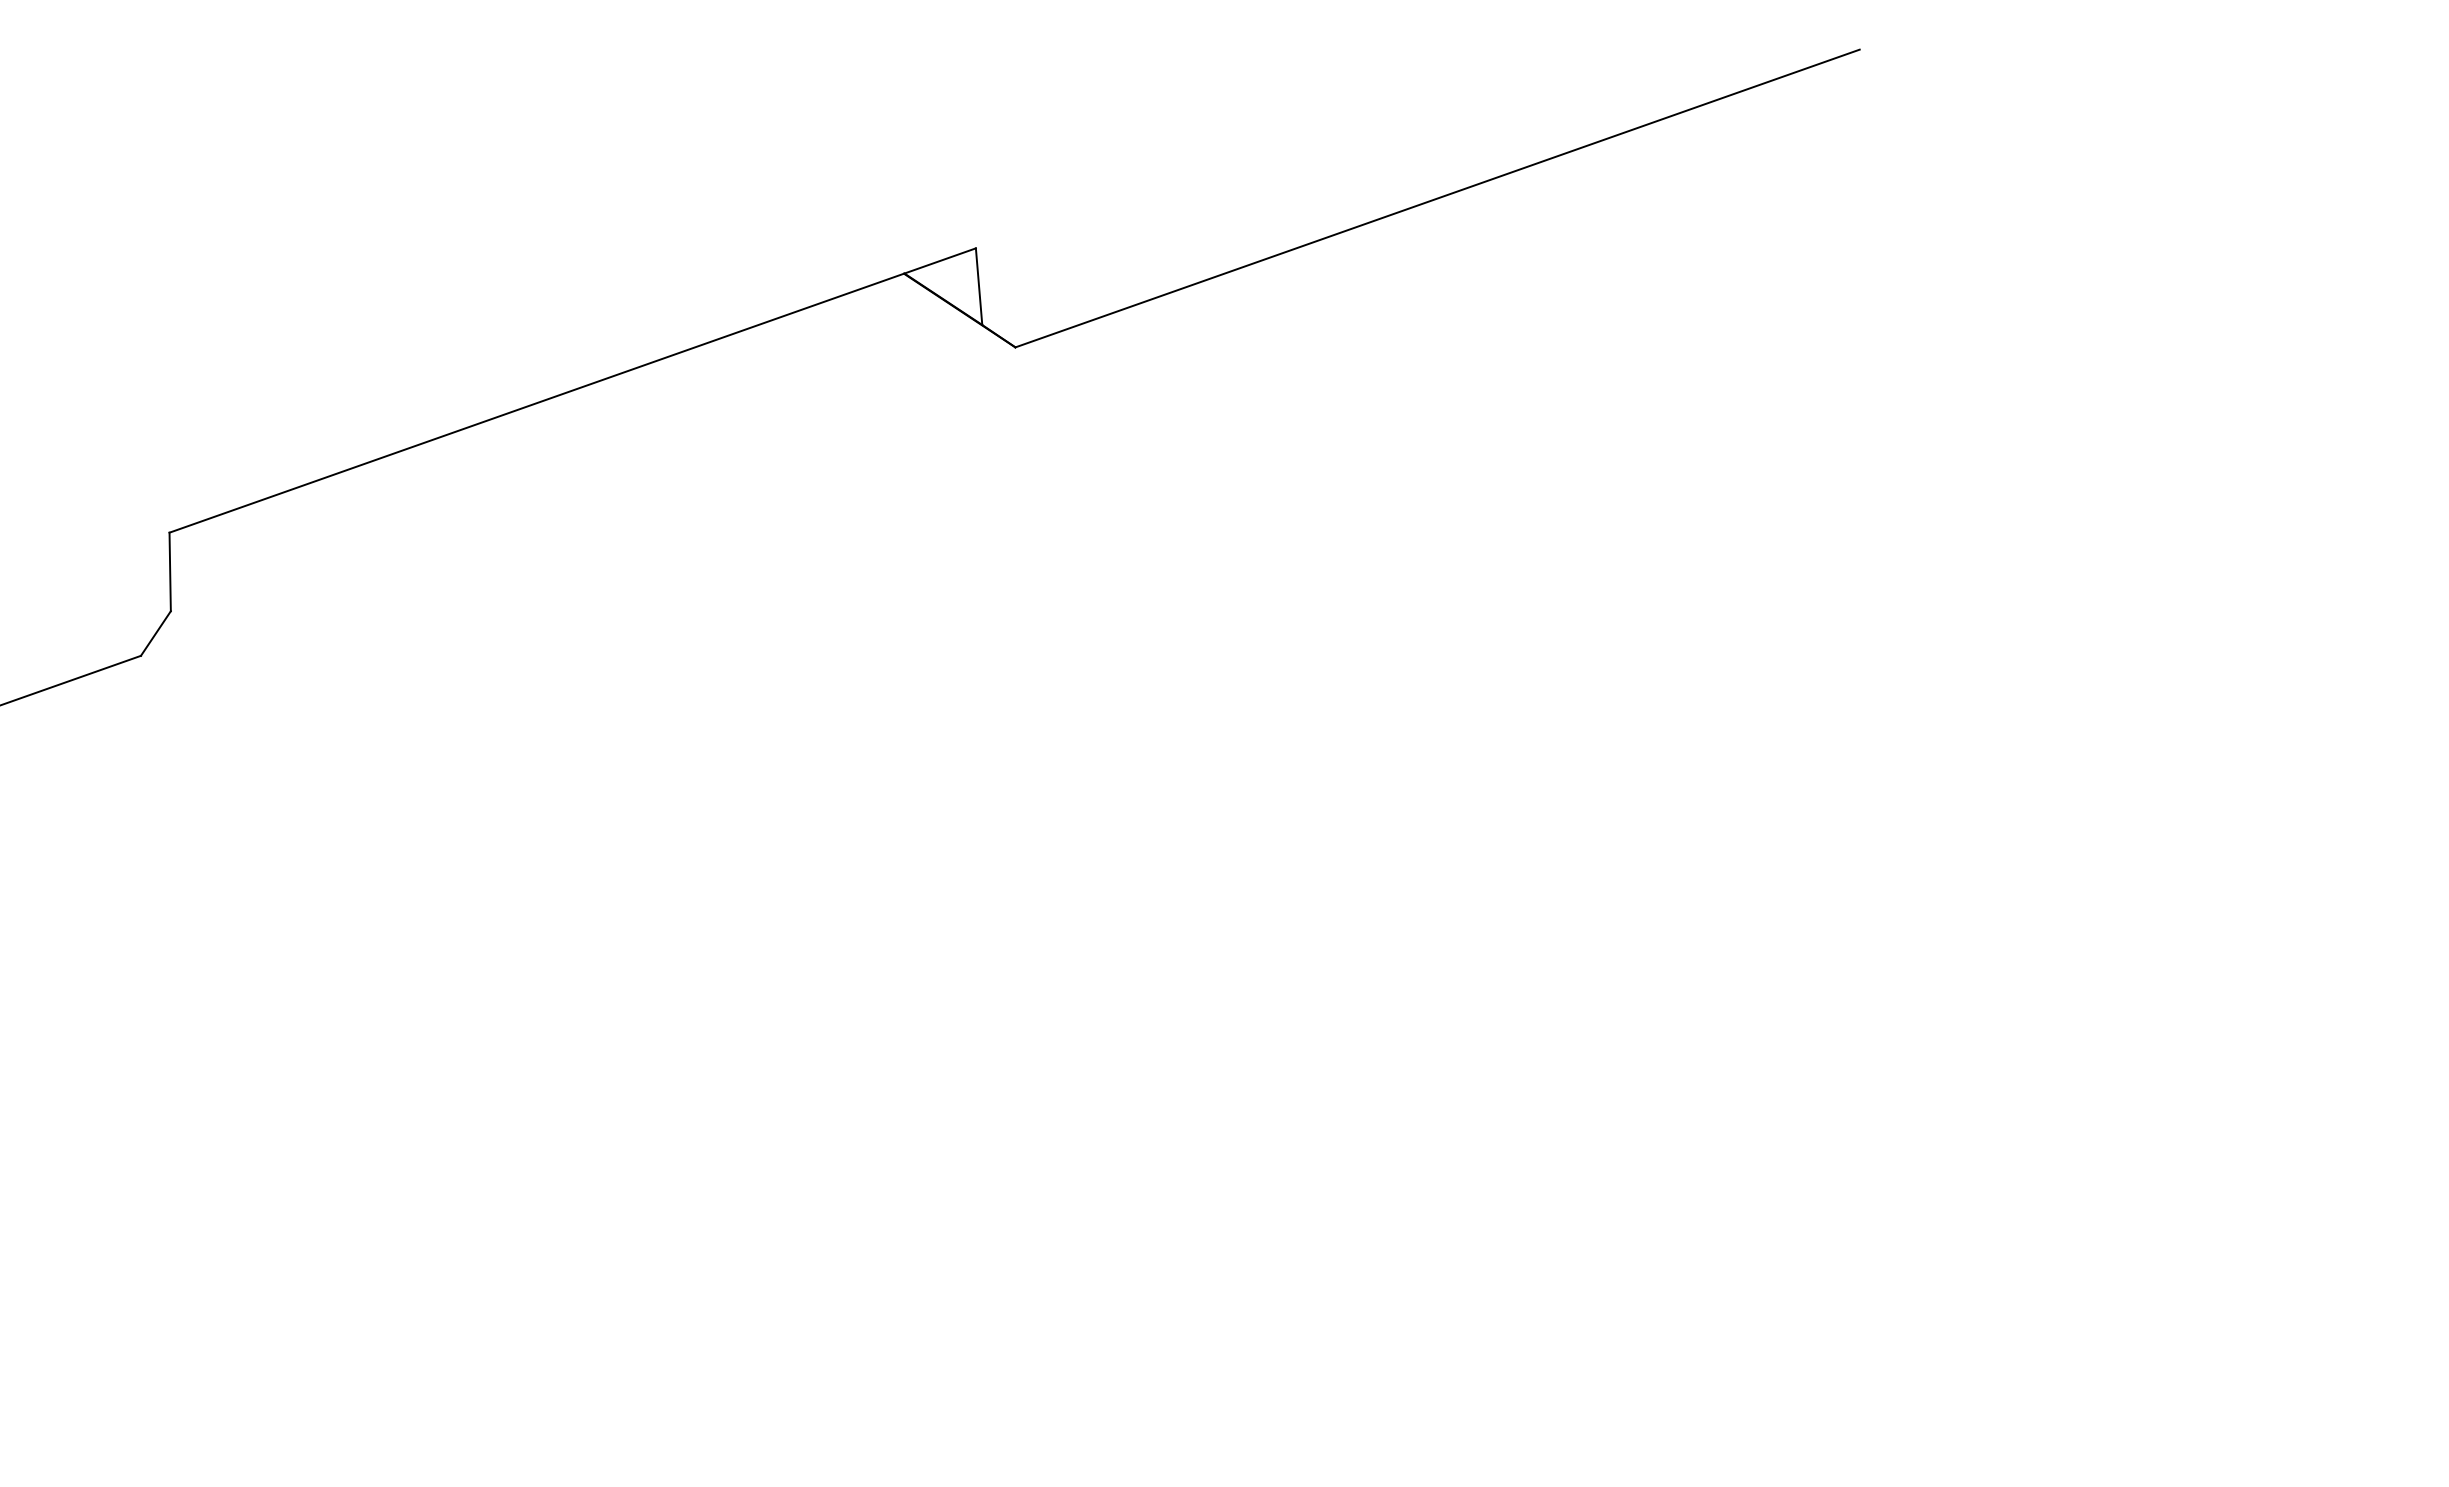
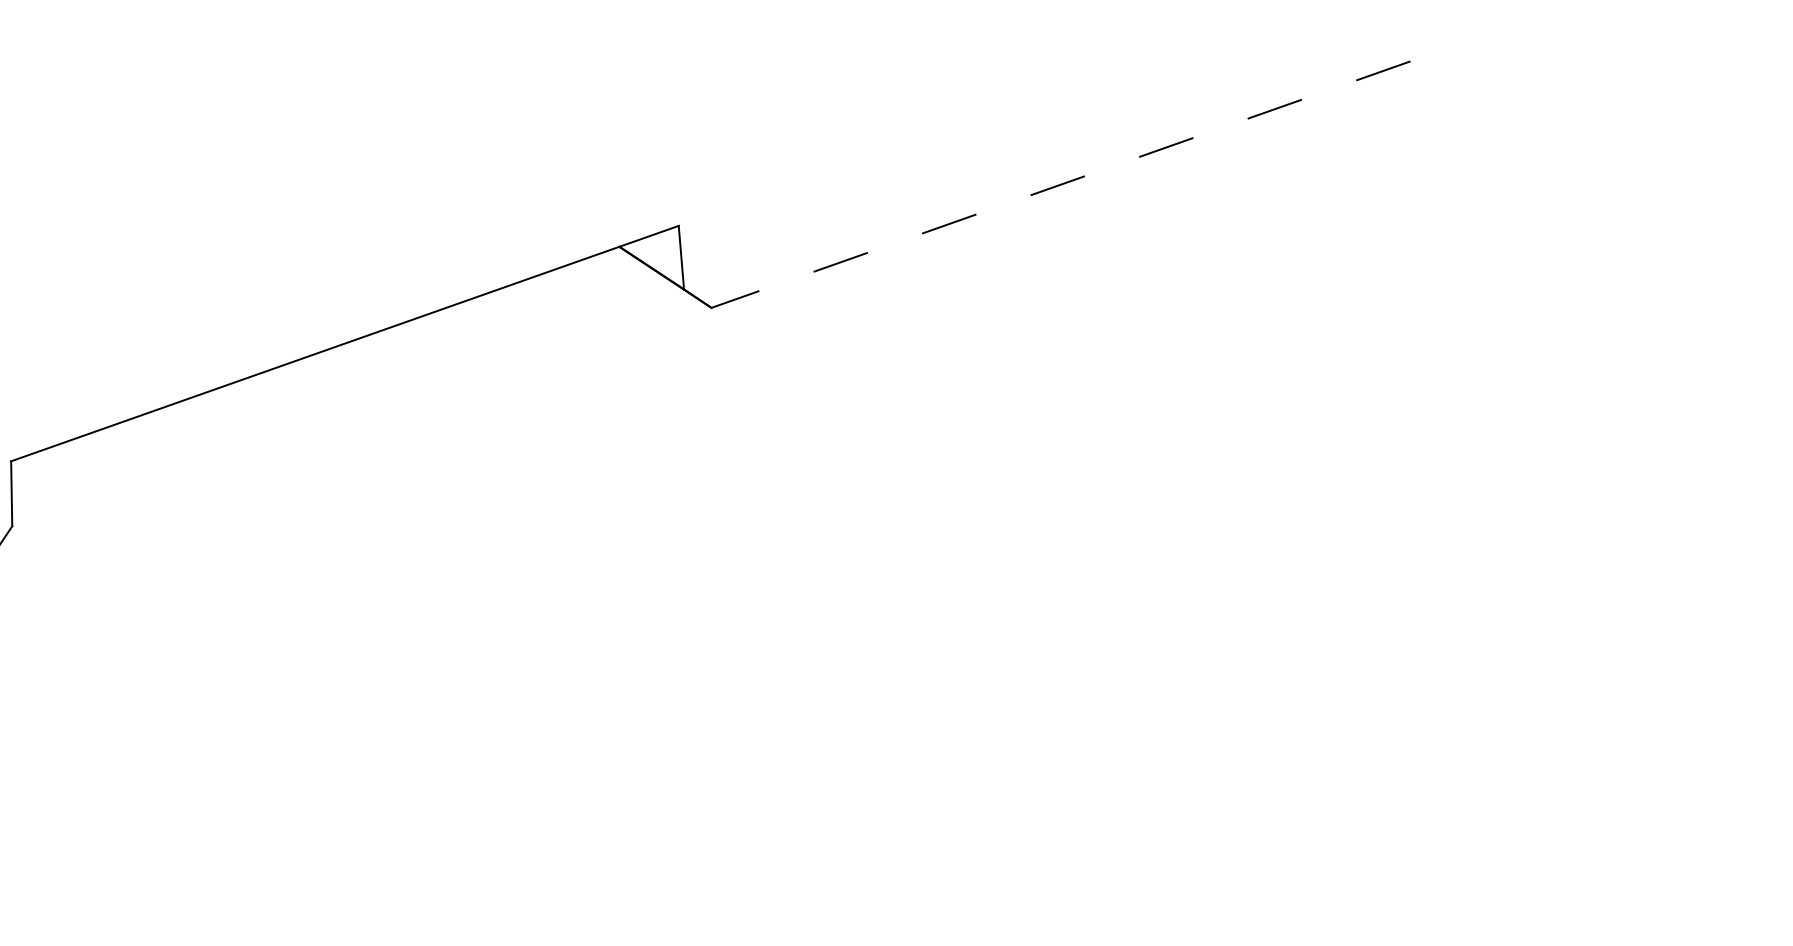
line: (1437, 198) -> (1060, 184), solid -> dashed

